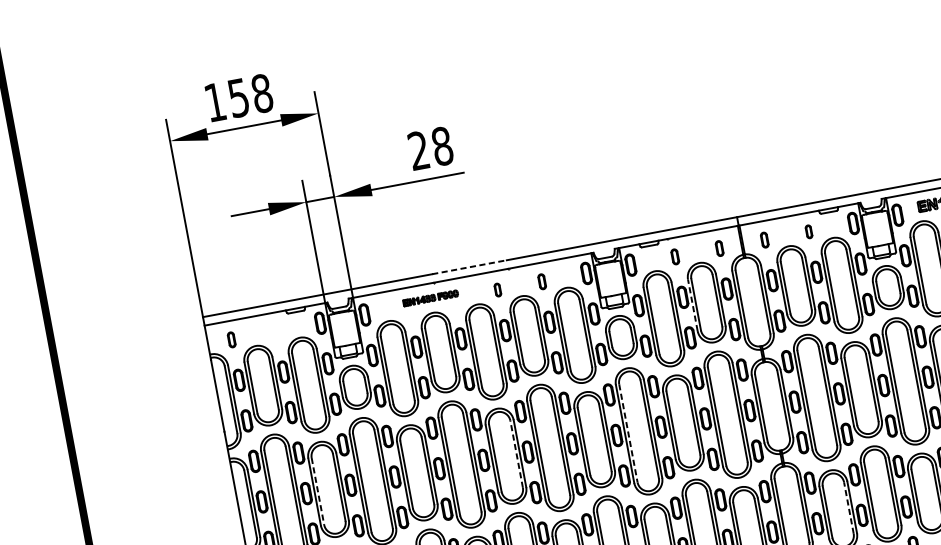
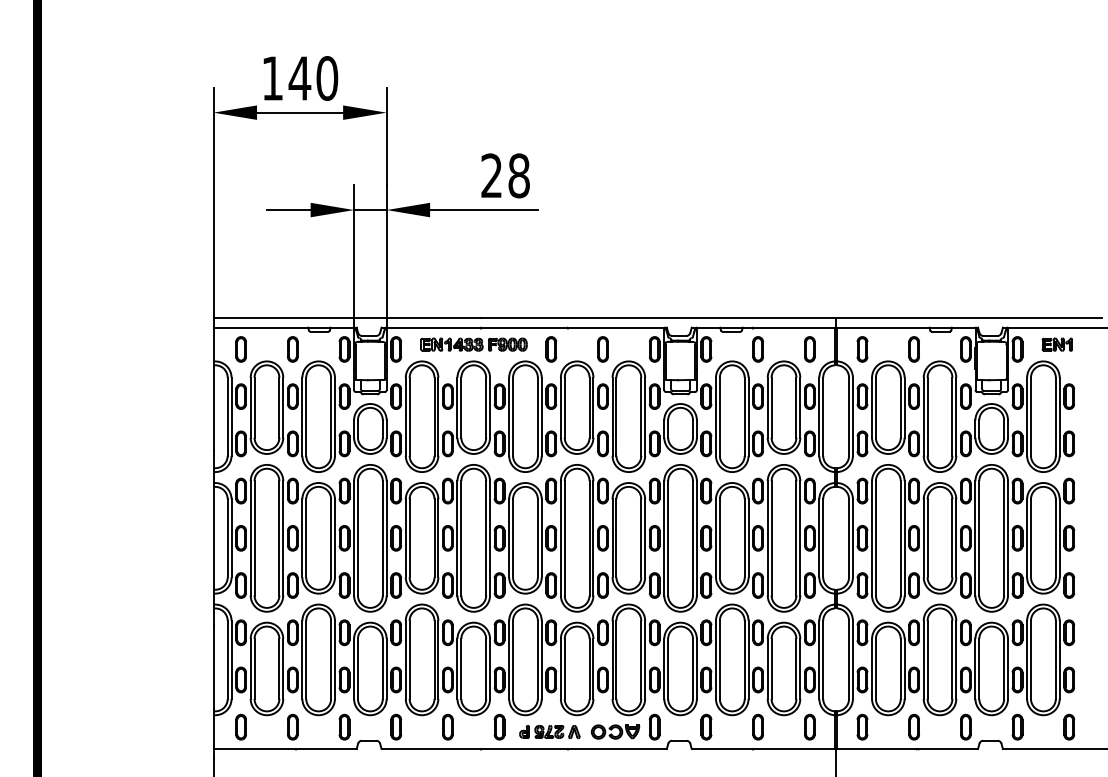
text: (250, 95) -> (313, 78), 158 -> 140
part: (808, 231) -> (913, 349), size x1.67
part: (764, 240) -> (862, 349), size x1.43
part: (719, 248) -> (809, 349), size x1.43
part: (674, 257) -> (757, 349), size x1.43
line: (469, 266) -> (524, 317), dashed -> solid
part: (541, 281) -> (602, 349), size x1.43
part: (498, 290) -> (551, 349), size x1.67
part: (430, 298) -> (473, 344), size x1.67
line: (692, 305) -> (767, 407), dashed -> solid
part: (275, 331) -> (292, 349), added
part: (231, 340) -> (240, 349), size x1.43
line: (628, 433) -> (668, 538), dashed -> solid
line: (516, 453) -> (537, 537), dashed -> solid
line: (318, 491) -> (306, 538), dashed -> solid
line: (848, 507) -> (900, 668), dashed -> solid

